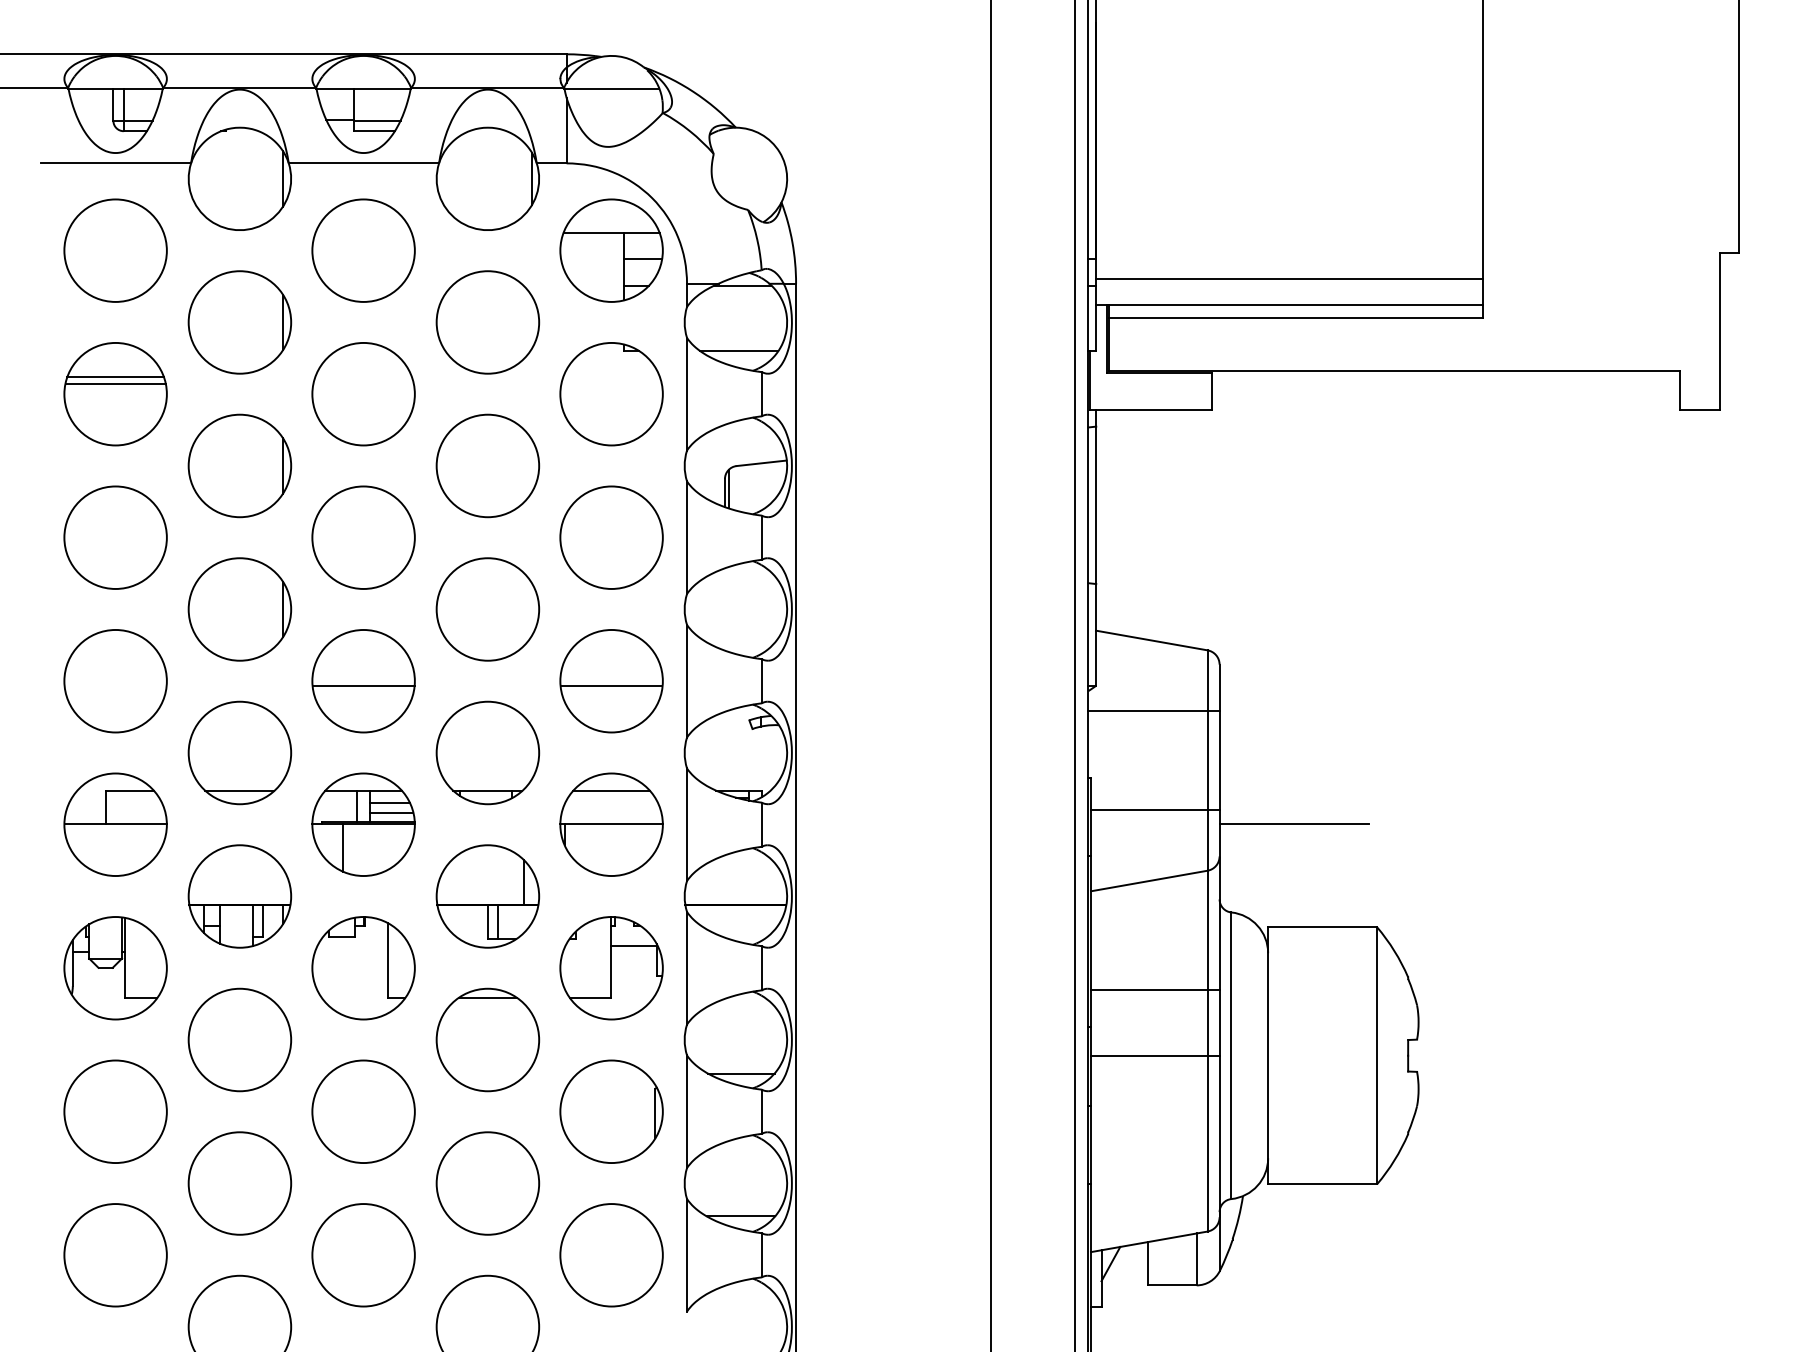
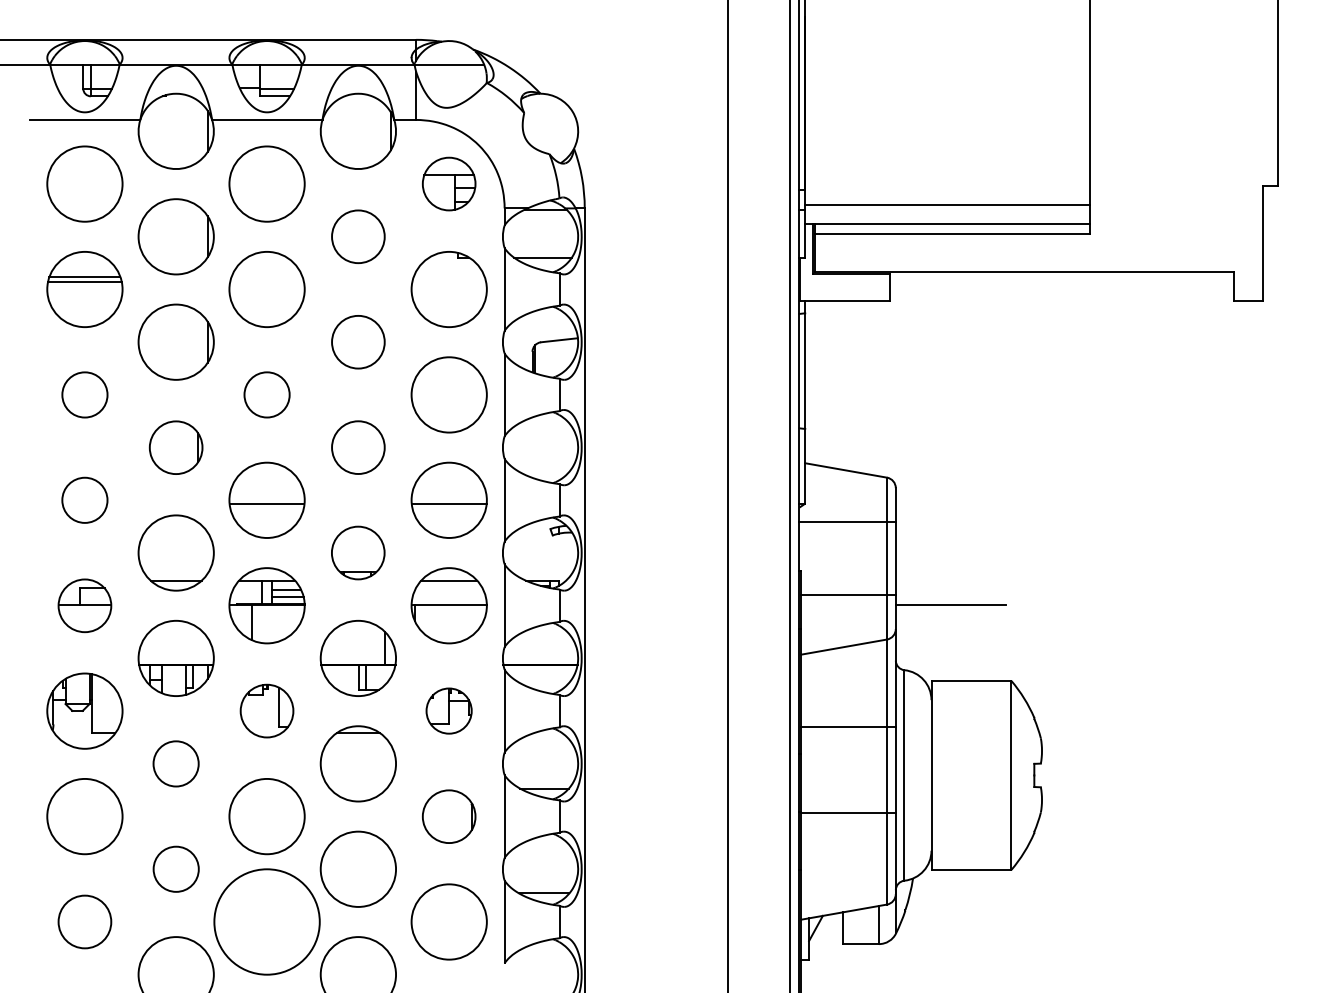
part: (610, 249) -> (448, 183), size x0.7
circle: (488, 322) -> (358, 236), size x0.7
circle: (488, 464) -> (358, 341), size x0.7
circle: (115, 537) -> (84, 394), size x0.6
circle: (362, 537) -> (266, 394), size x0.6
part: (238, 609) -> (175, 447), size x0.7
circle: (488, 609) -> (358, 447), size x0.7
circle: (115, 680) -> (84, 499), size x0.6
part: (486, 752) -> (357, 552), size x0.7
part: (115, 824) -> (84, 605), size x0.7
part: (362, 967) -> (266, 710), size x0.7
part: (610, 967) -> (448, 710), size x0.6
circle: (238, 1039) -> (175, 763), size x0.6
line: (1155, 1055) -> (848, 813), moved
part: (610, 1111) -> (448, 816), size x0.7
circle: (238, 1182) -> (175, 868), size x0.6
circle: (115, 1254) -> (84, 921), size x0.7
circle: (362, 1254) -> (266, 921), size x1.4

